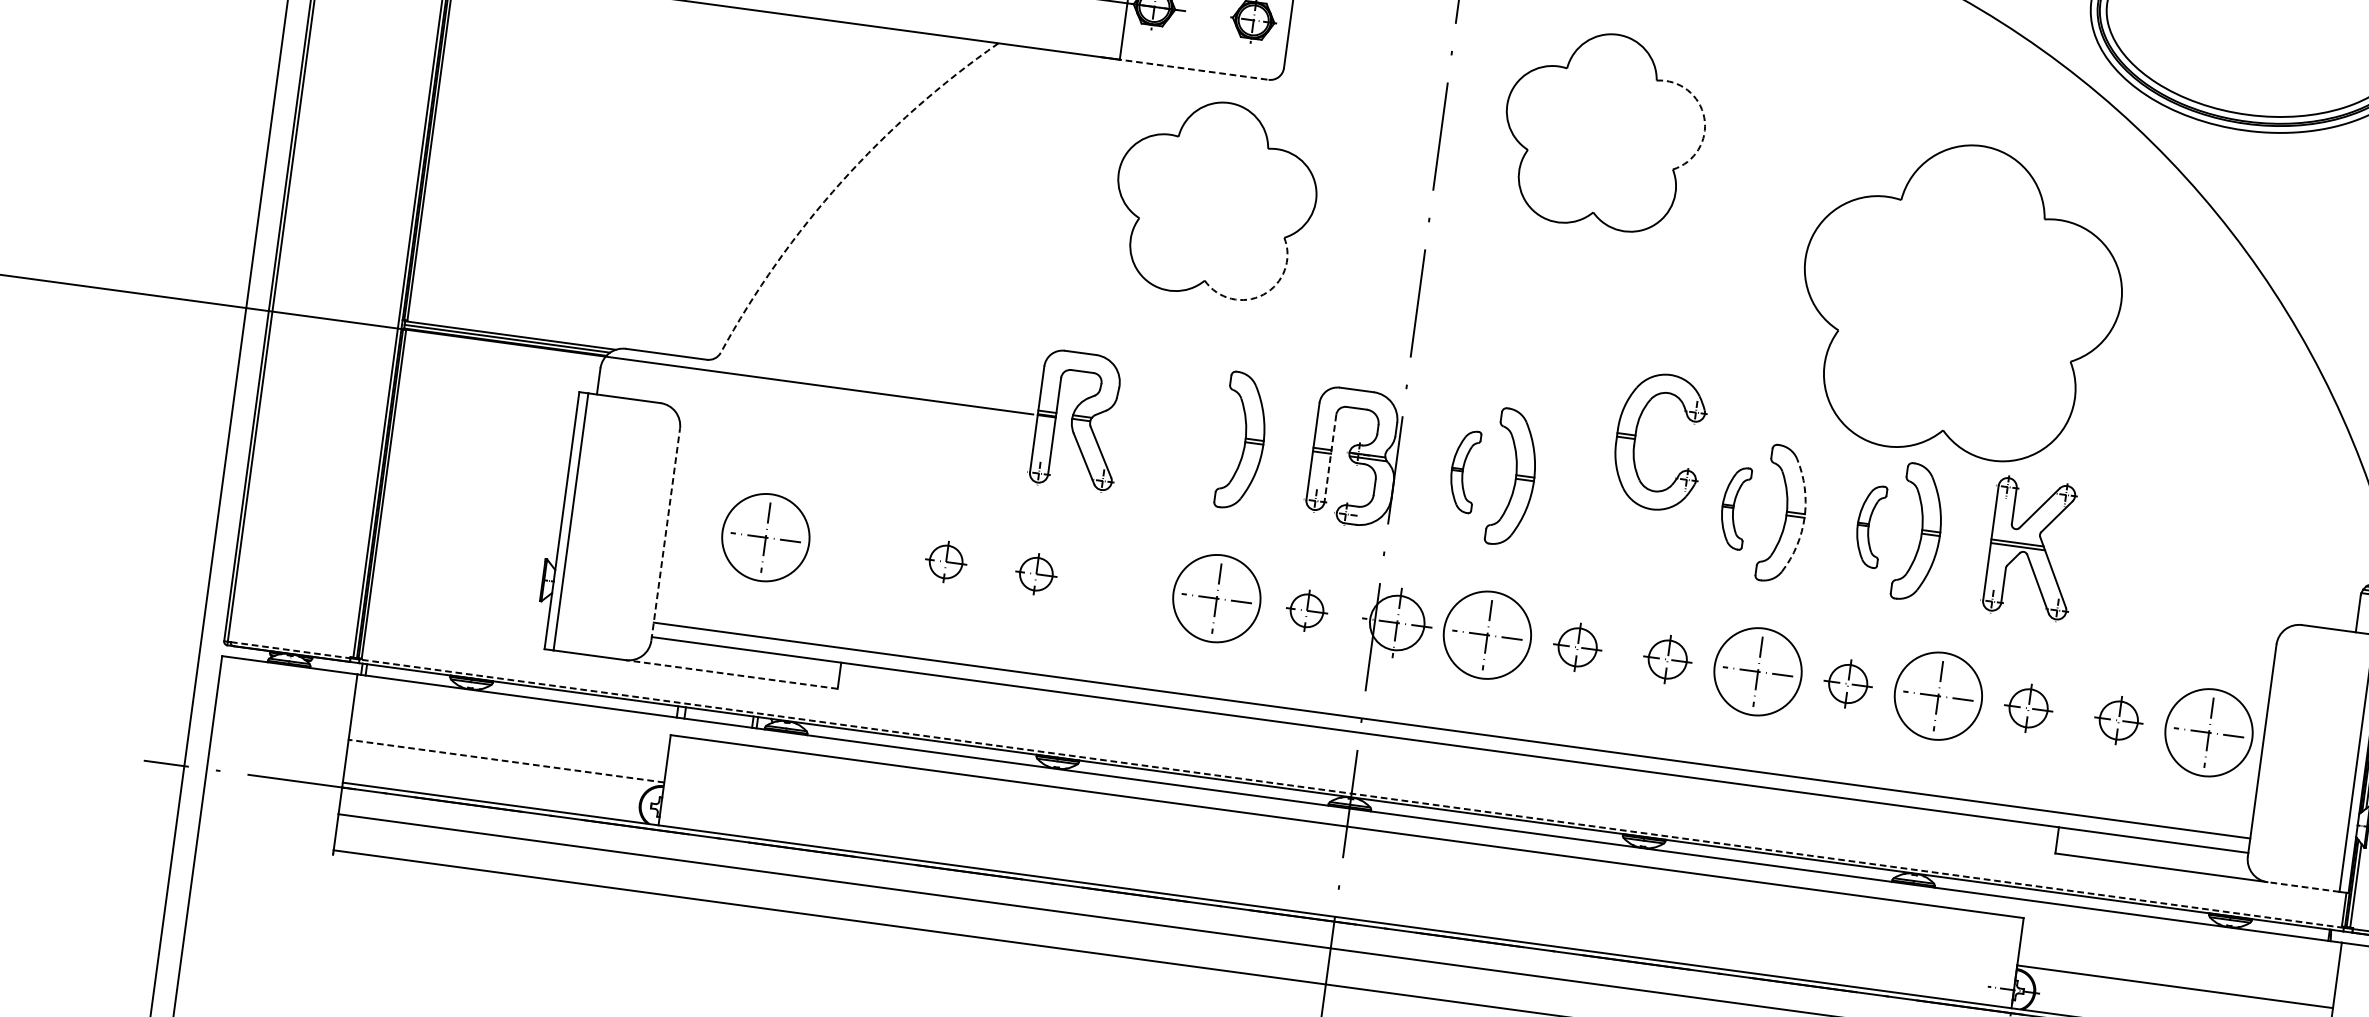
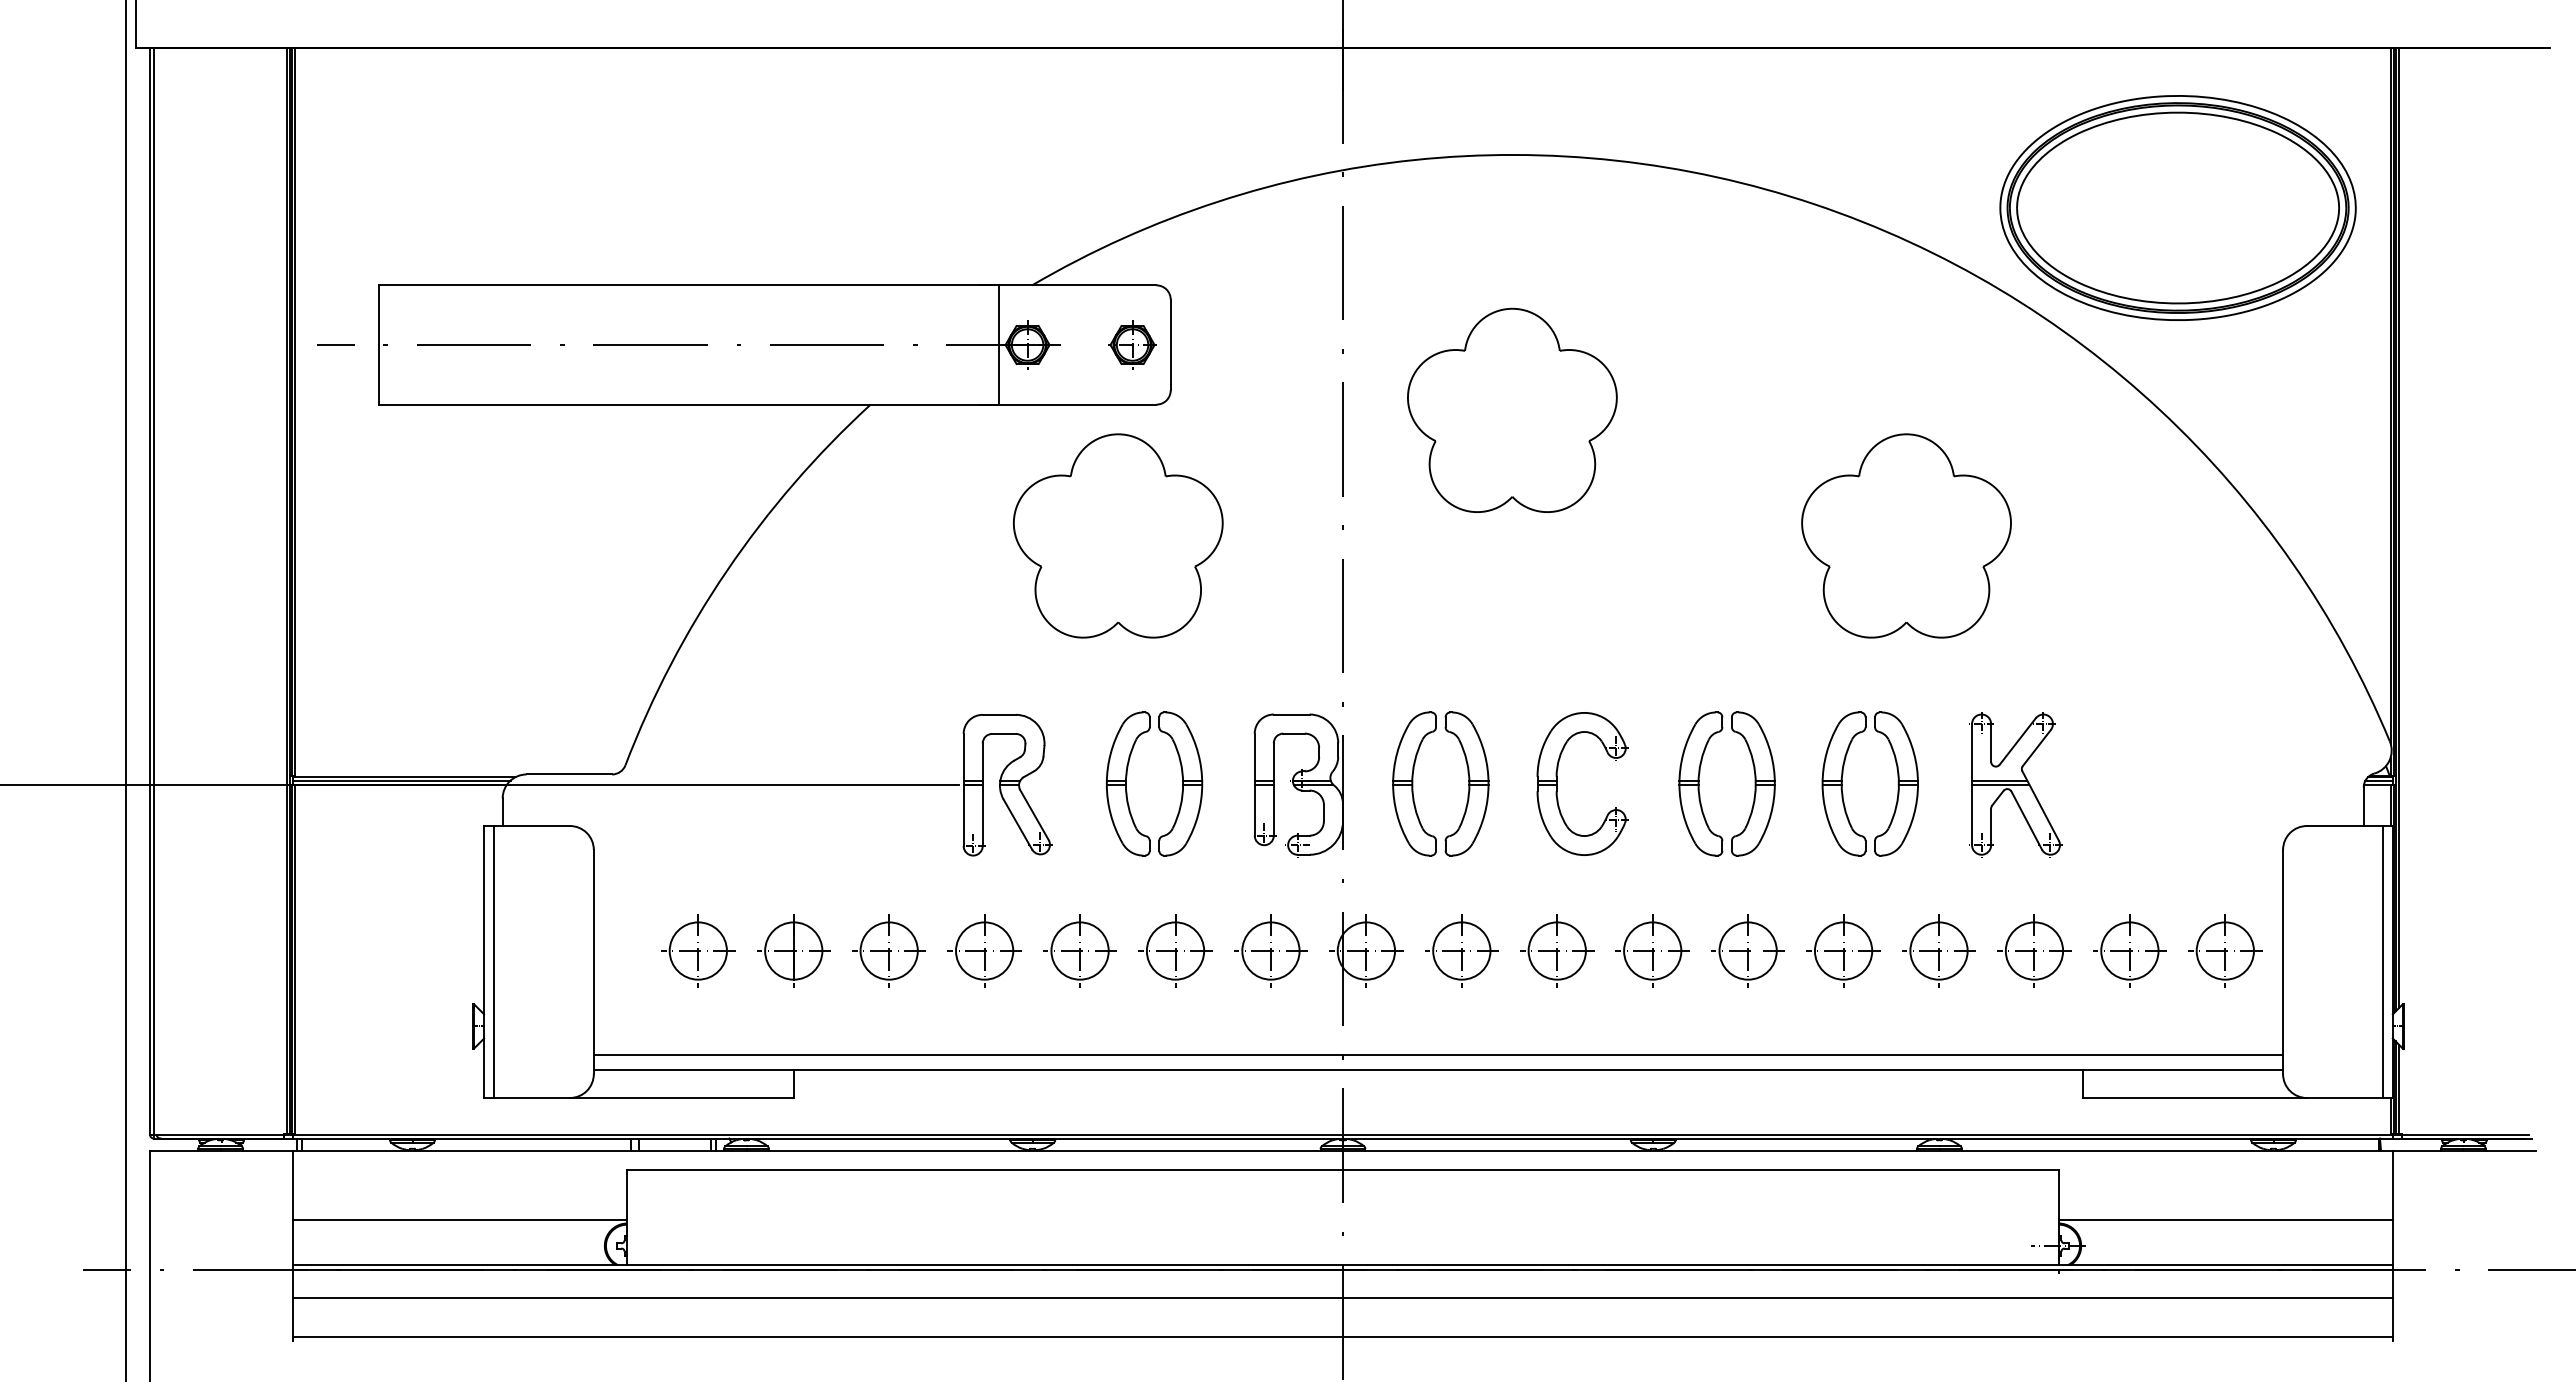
line: (1192, 69) -> (1075, 404), dashed -> solid
arc: (1704, 117) -> (1614, 382), dashed -> solid
arc: (842, 181) -> (727, 570), dashed -> solid
arc: (1263, 294) -> (1181, 628), dashed -> solid
part: (1960, 299) -> (1906, 535), size x0.62
part: (1193, 434) -> (1128, 783), added
part: (1635, 438) -> (1557, 783), moved
line: (1330, 458) -> (1273, 789), dashed -> solid
part: (1464, 470) -> (1414, 783), size x1.67
part: (1734, 507) -> (1700, 783), size x1.67
arc: (1804, 517) -> (1774, 784), dashed -> solid
part: (1869, 525) -> (1843, 783), size x1.67
line: (665, 534) -> (593, 961), dashed -> solid
circle: (765, 537) -> (697, 950), size x0.62
part: (855, 549) -> (793, 950), added
part: (945, 561) -> (888, 950), size x1.67
part: (1036, 573) -> (984, 950), size x1.67
part: (1126, 585) -> (1079, 950), added
circle: (1216, 598) -> (1175, 950), size x0.62
part: (1306, 610) -> (1270, 950), size x1.67
circle: (1487, 634) -> (1461, 950), size x0.62
part: (1577, 646) -> (1557, 950), size x1.43
line: (290, 650) -> (220, 1134), dashed -> solid
part: (1667, 659) -> (1652, 950), size x1.43
circle: (1757, 671) -> (1747, 950), size x0.62
line: (731, 674) -> (681, 1098), dashed -> solid
part: (1848, 683) -> (1843, 950), size x1.43
circle: (1938, 695) -> (1938, 950), size x0.62
part: (2028, 707) -> (2034, 950), size x1.43
part: (2118, 720) -> (2129, 950), size x1.43
circle: (2208, 732) -> (2224, 950), size x0.62
line: (505, 760) -> (459, 1219), dashed -> solid
line: (1352, 793) -> (1343, 1134), dashed -> solid
line: (2302, 887) -> (2344, 1098), dashed -> solid

